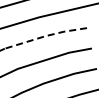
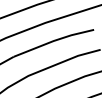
line: (45, 36) -> (53, 41), dashed -> solid

